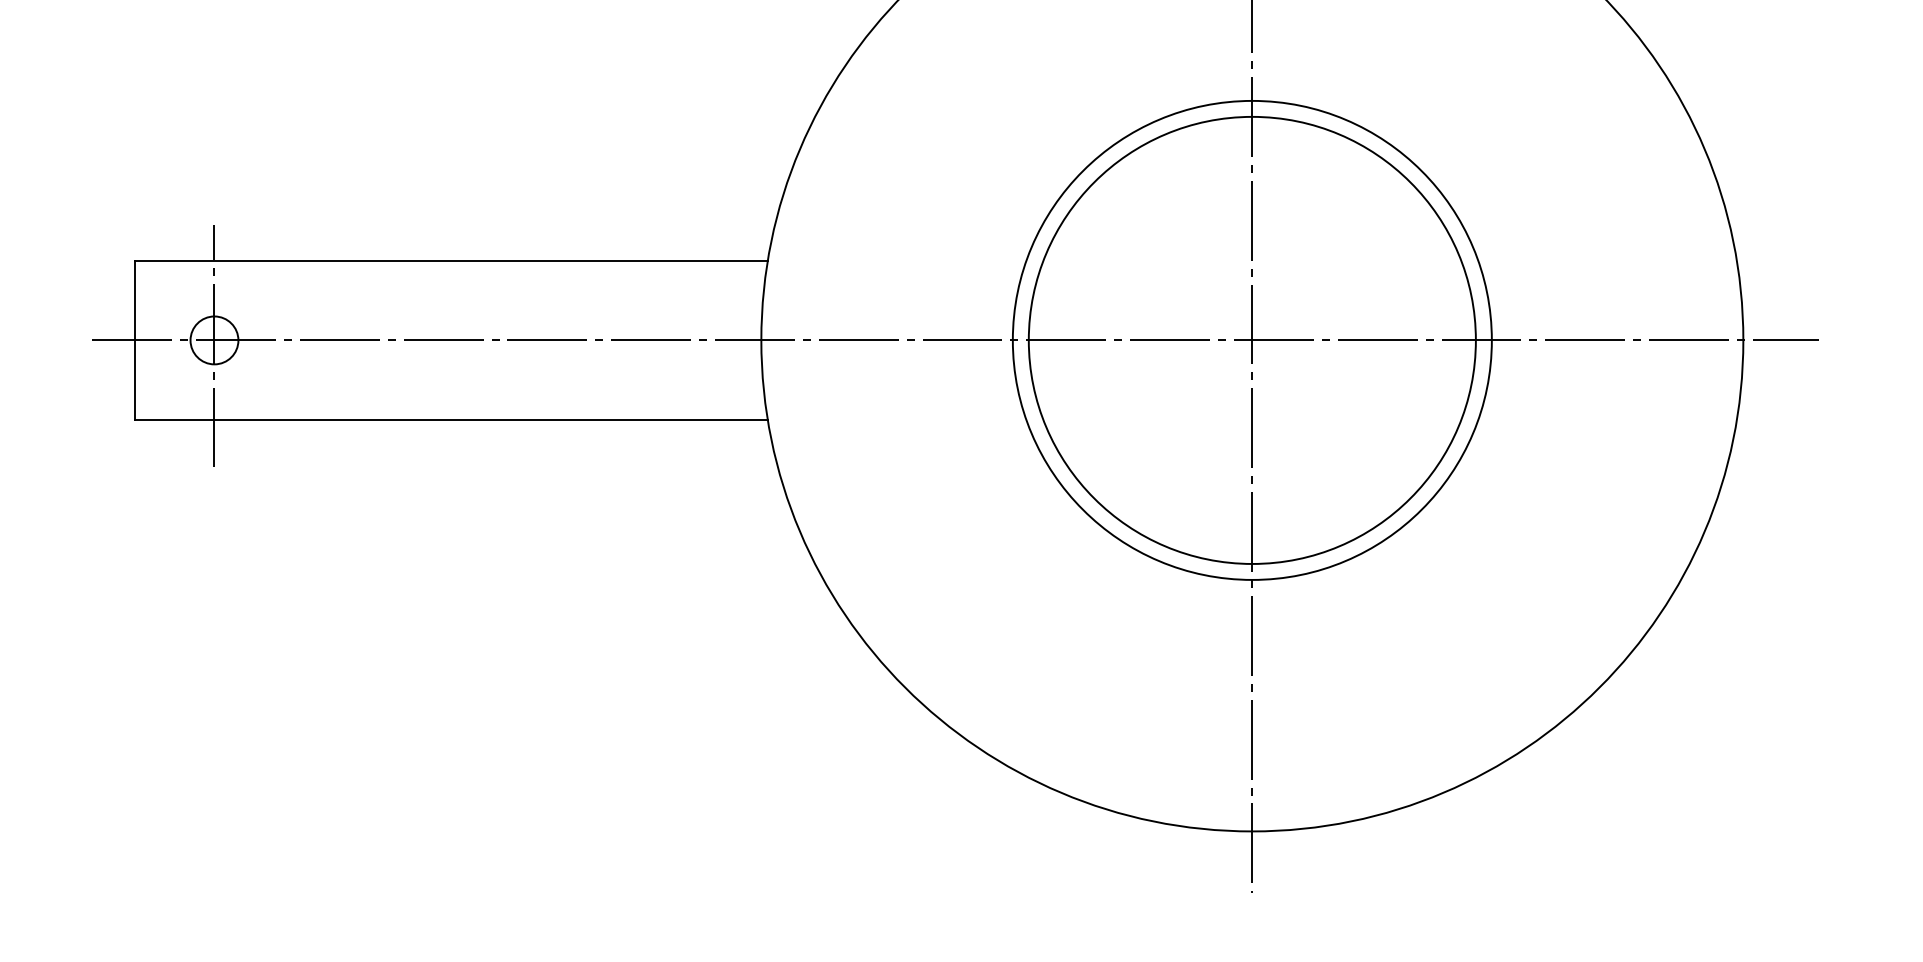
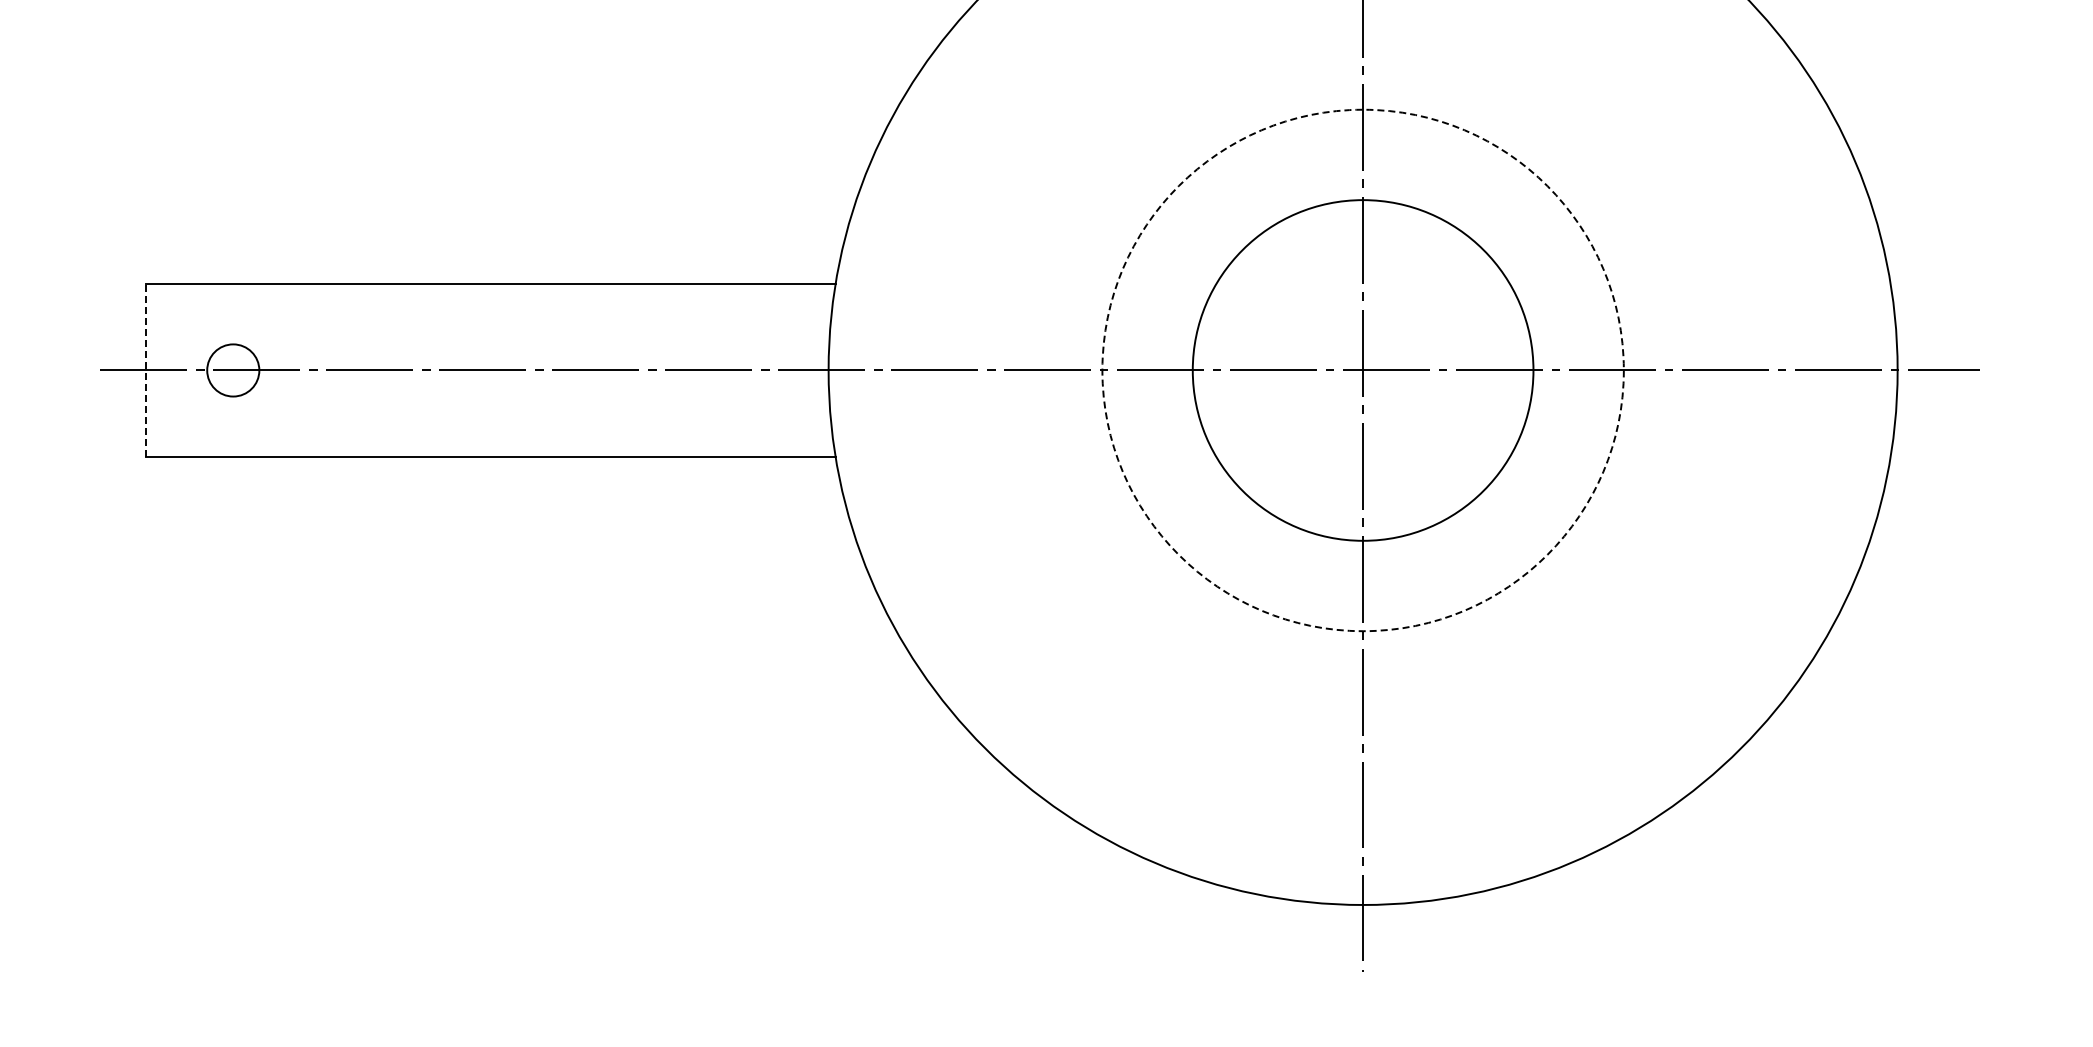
line: (134, 340) -> (146, 370), solid -> dashed
circle: (1251, 340) -> (1362, 370), size x0.7
circle: (1251, 340) -> (1362, 370), solid -> dashed
line: (214, 345) -> (233, 376), removed

